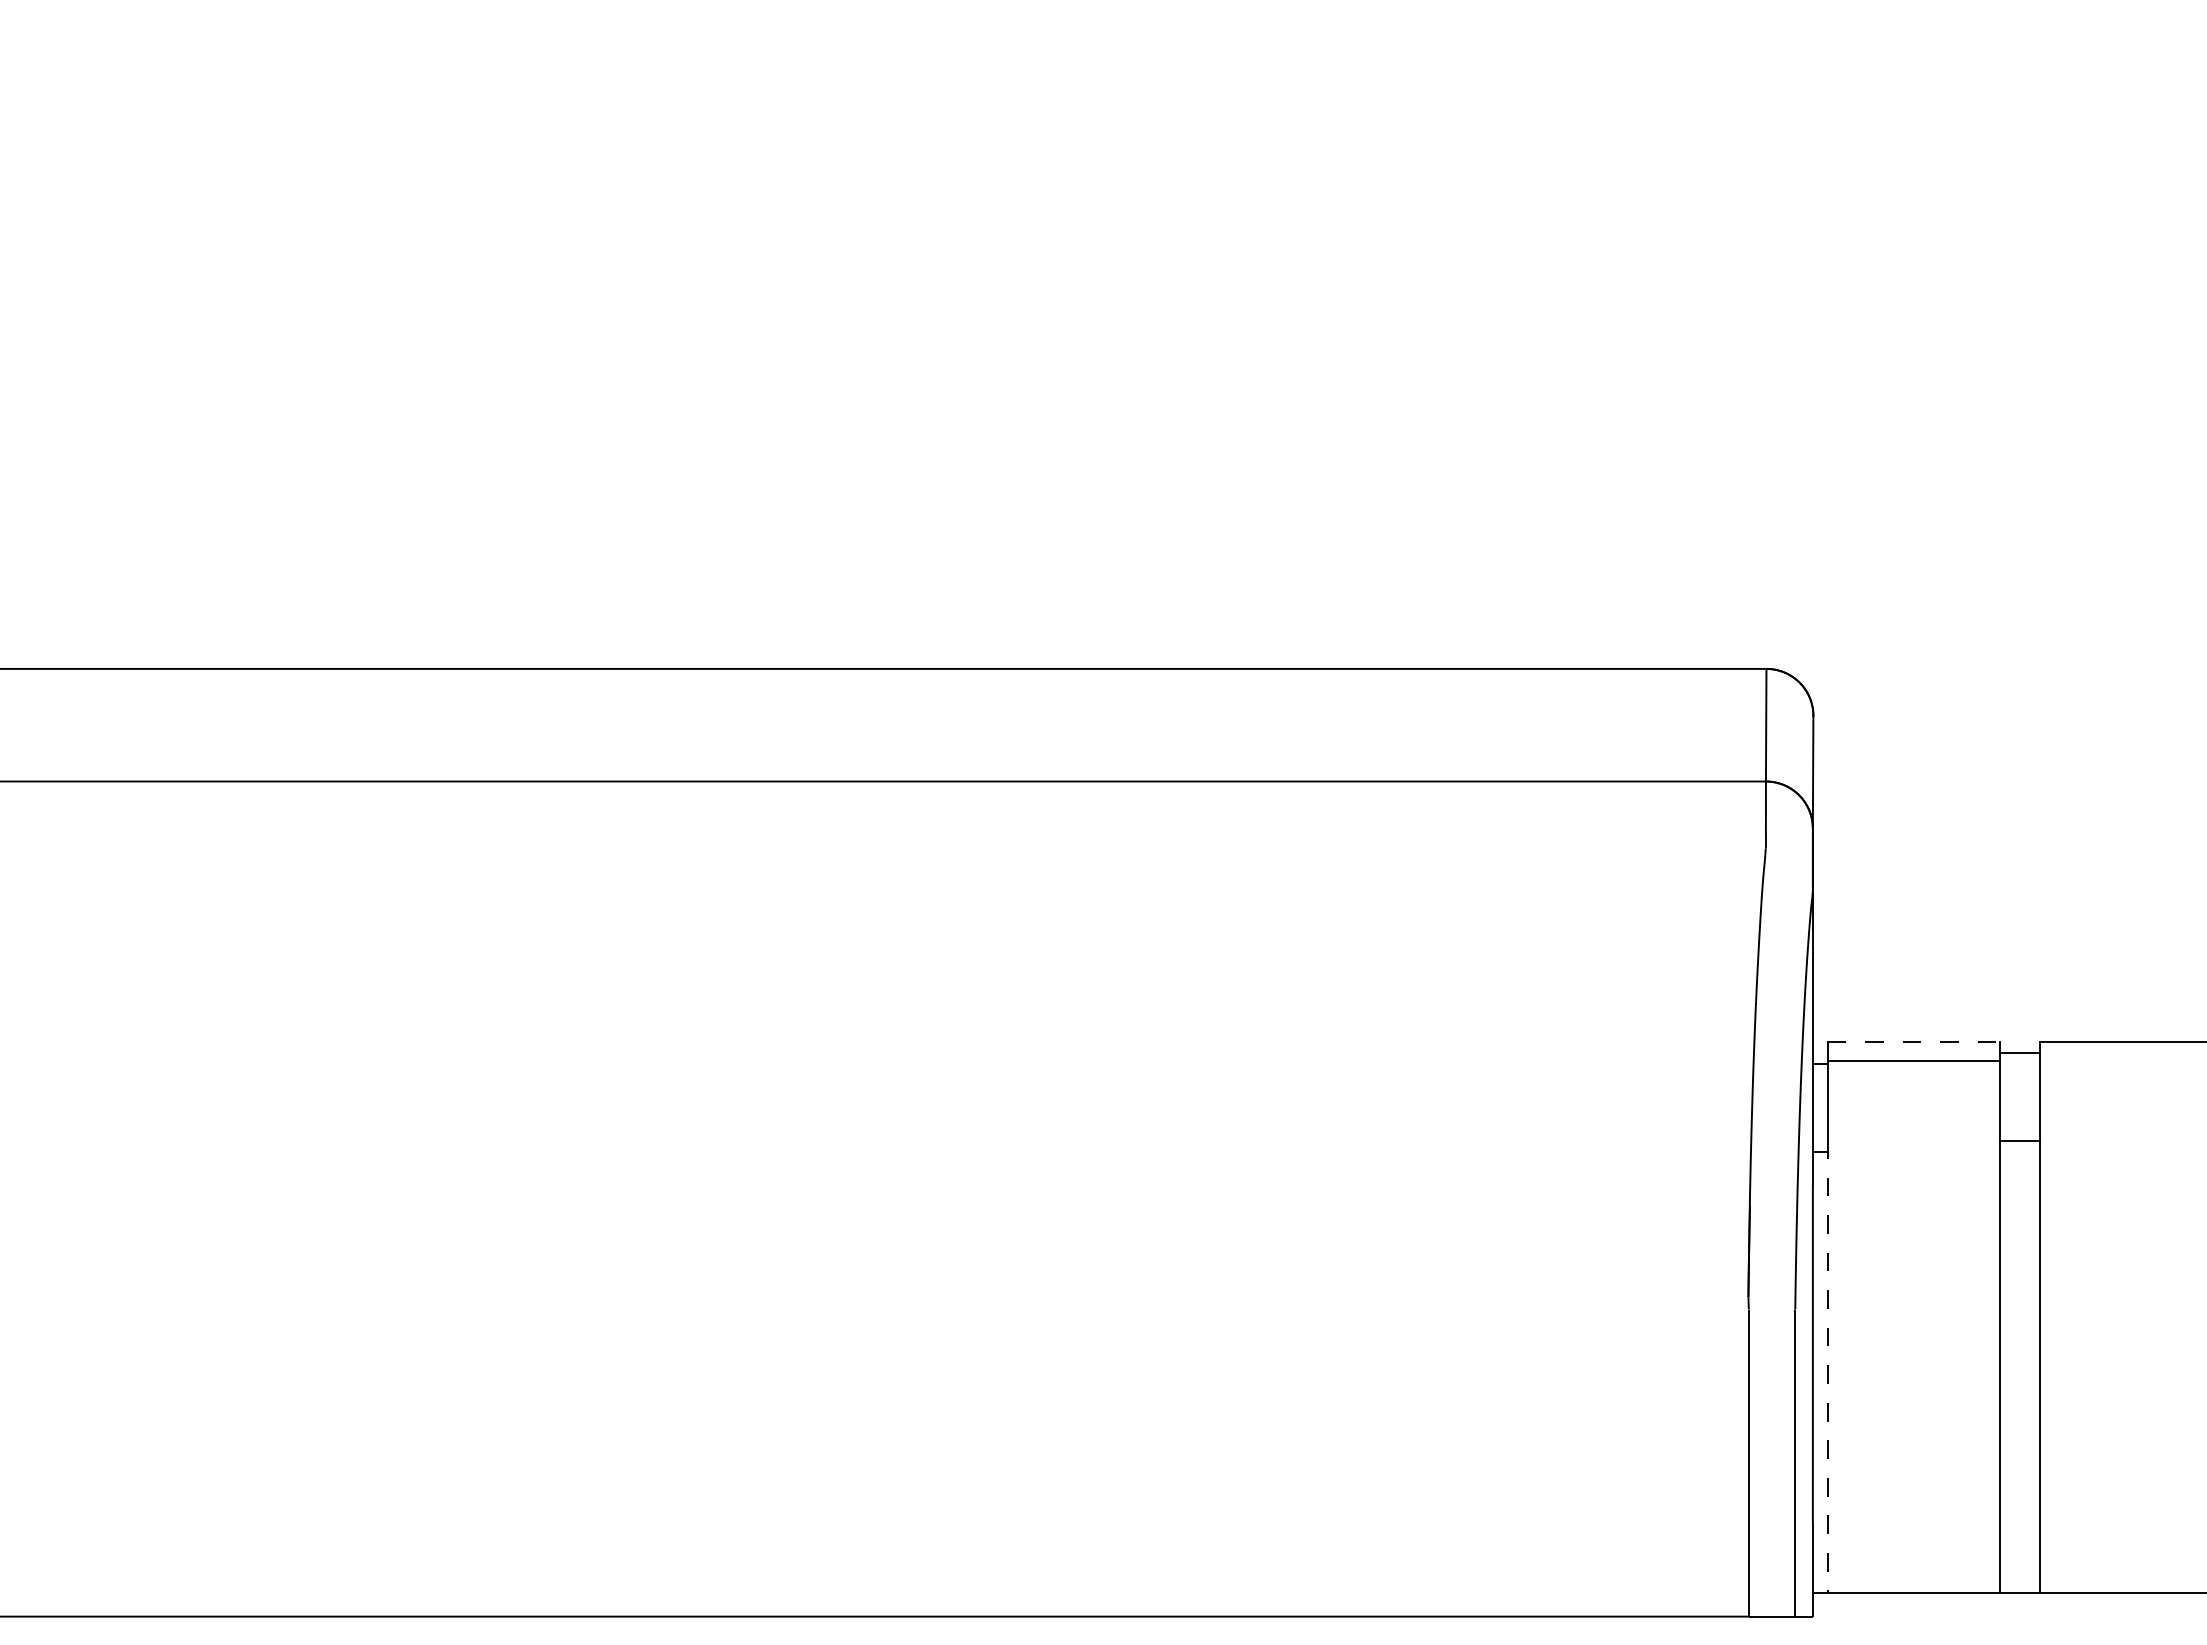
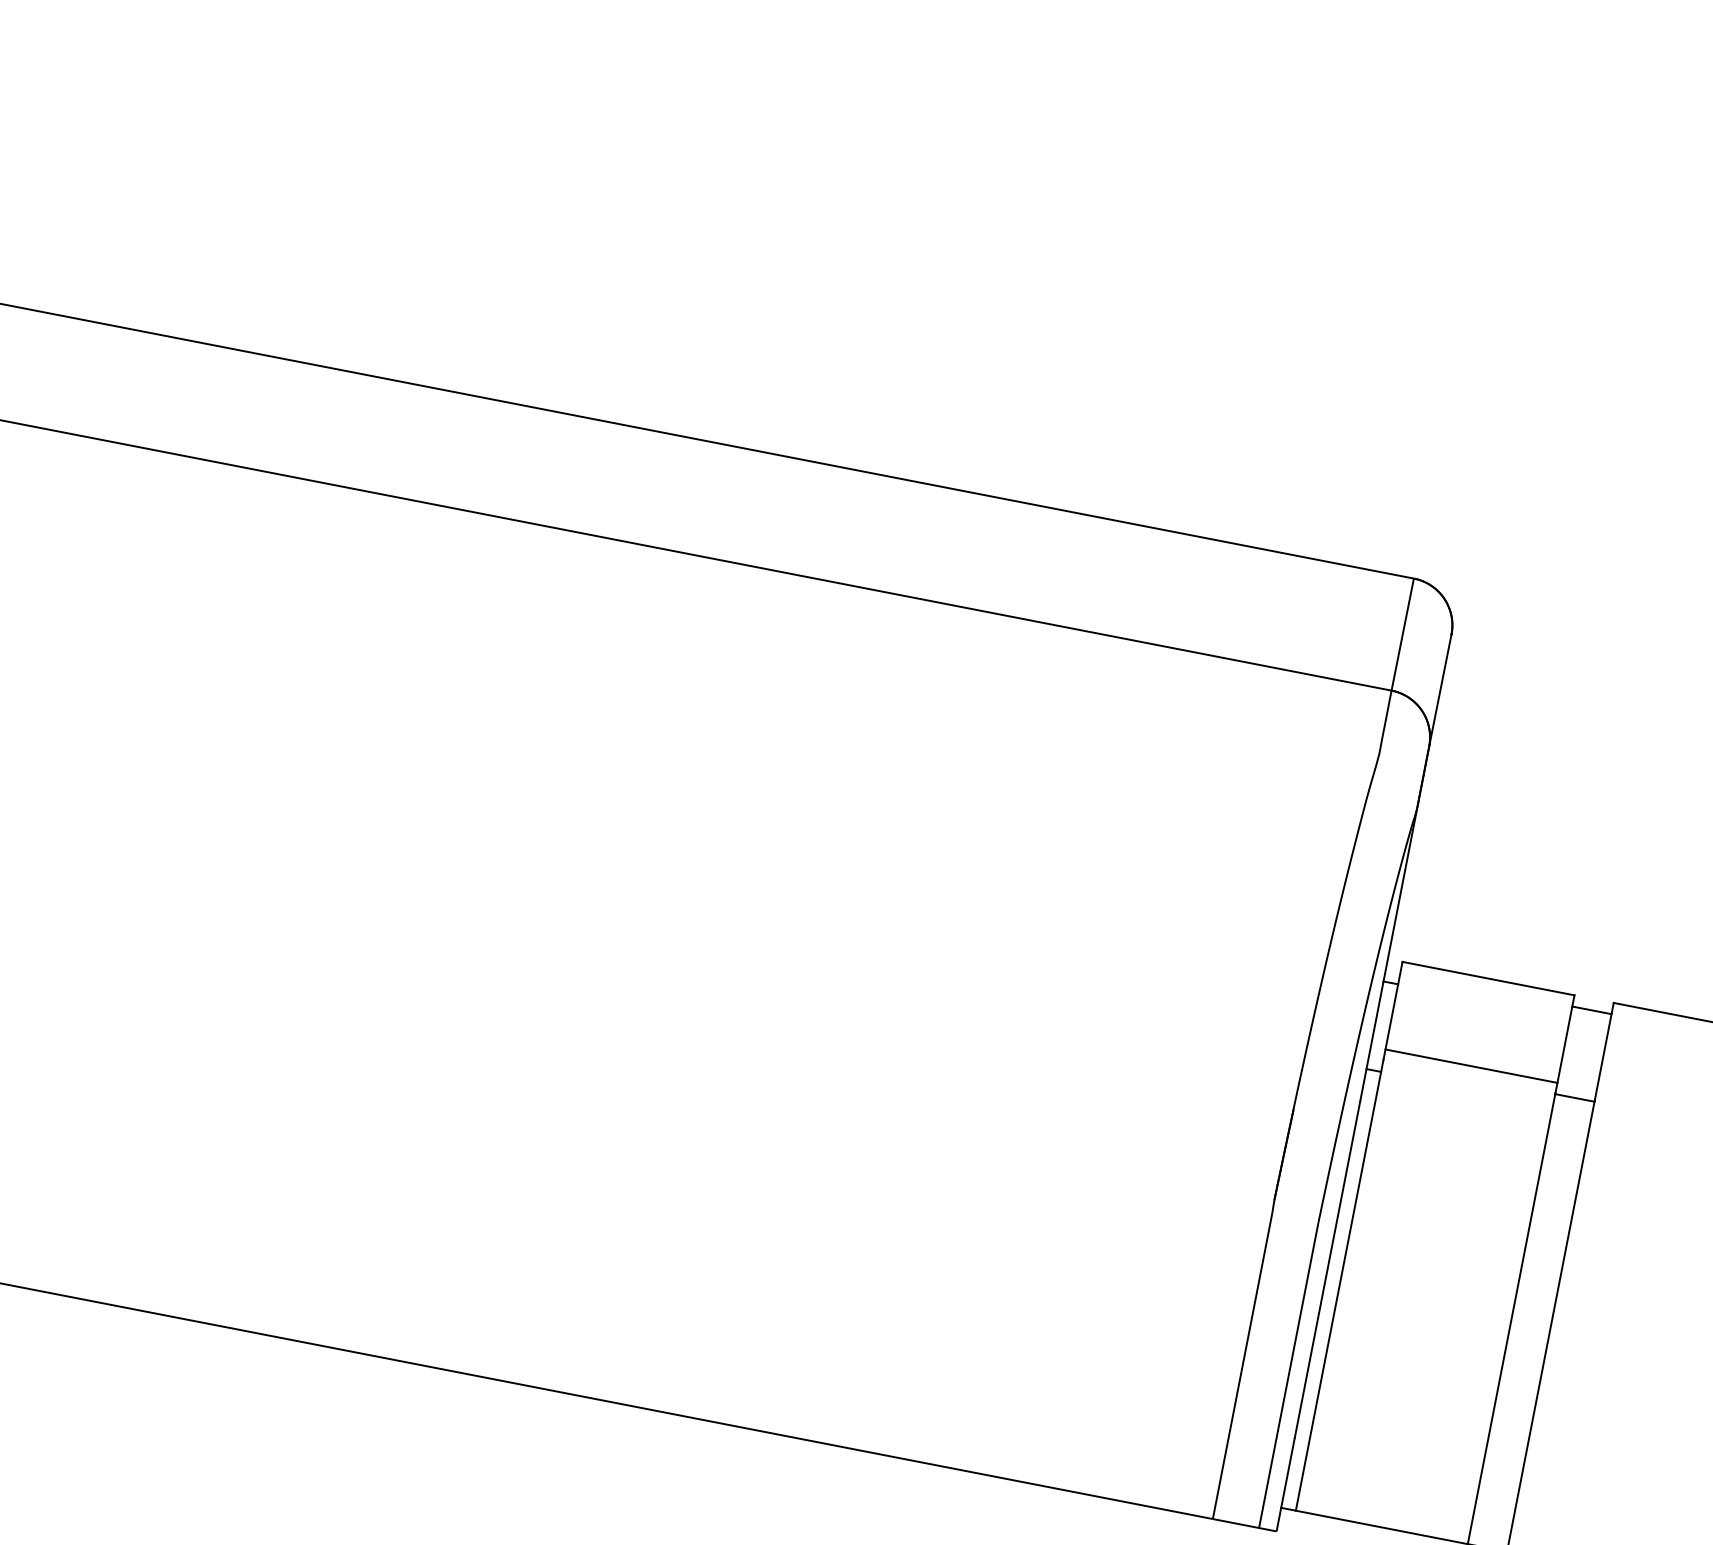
line: (1914, 1041) -> (1489, 978), dashed -> solid
line: (1913, 1060) -> (1471, 1065), moved
line: (1827, 1367) -> (1339, 1286), dashed -> solid

